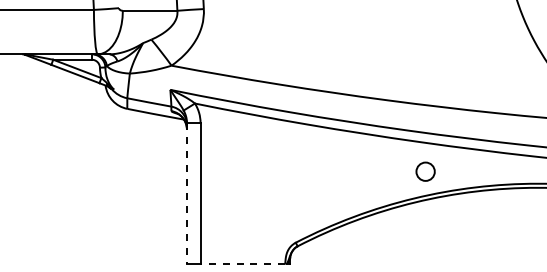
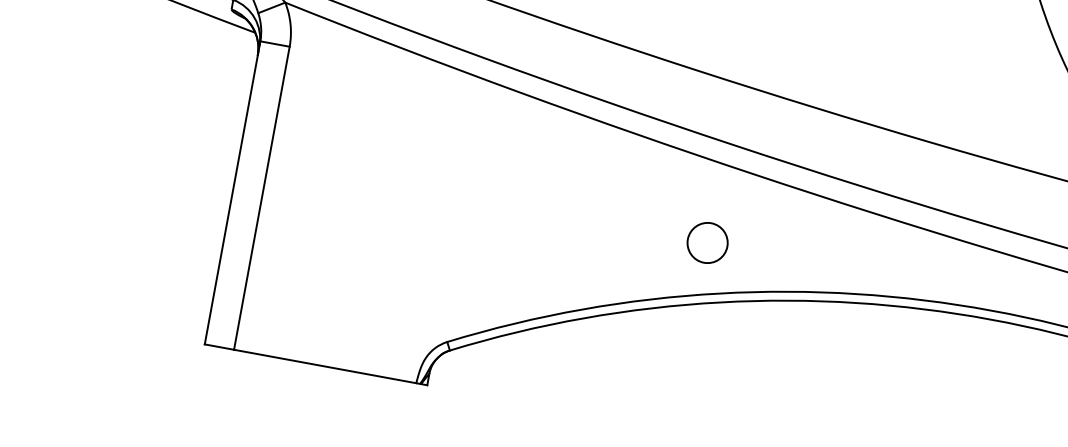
circle: (425, 171) -> (707, 242), moved
line: (186, 193) -> (231, 192), dashed -> solid
line: (242, 263) -> (324, 365), dashed -> solid

